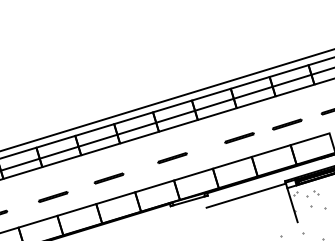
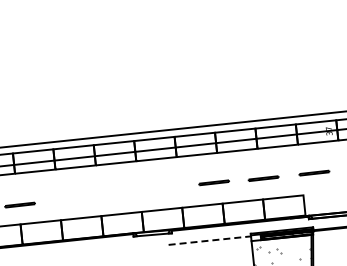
line: (172, 157) -> (144, 189), removed
line: (109, 178) -> (78, 197), removed
line: (246, 195) -> (210, 240), solid -> dashed

